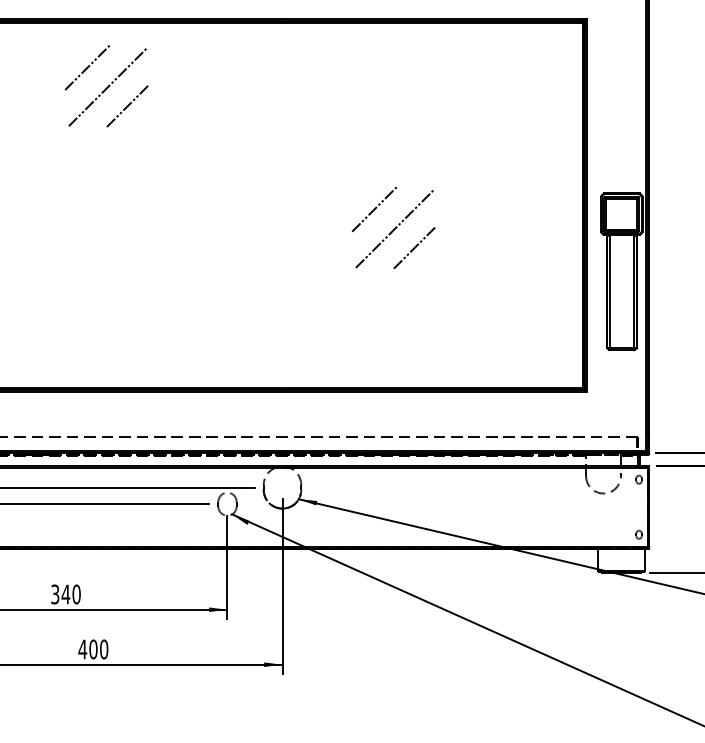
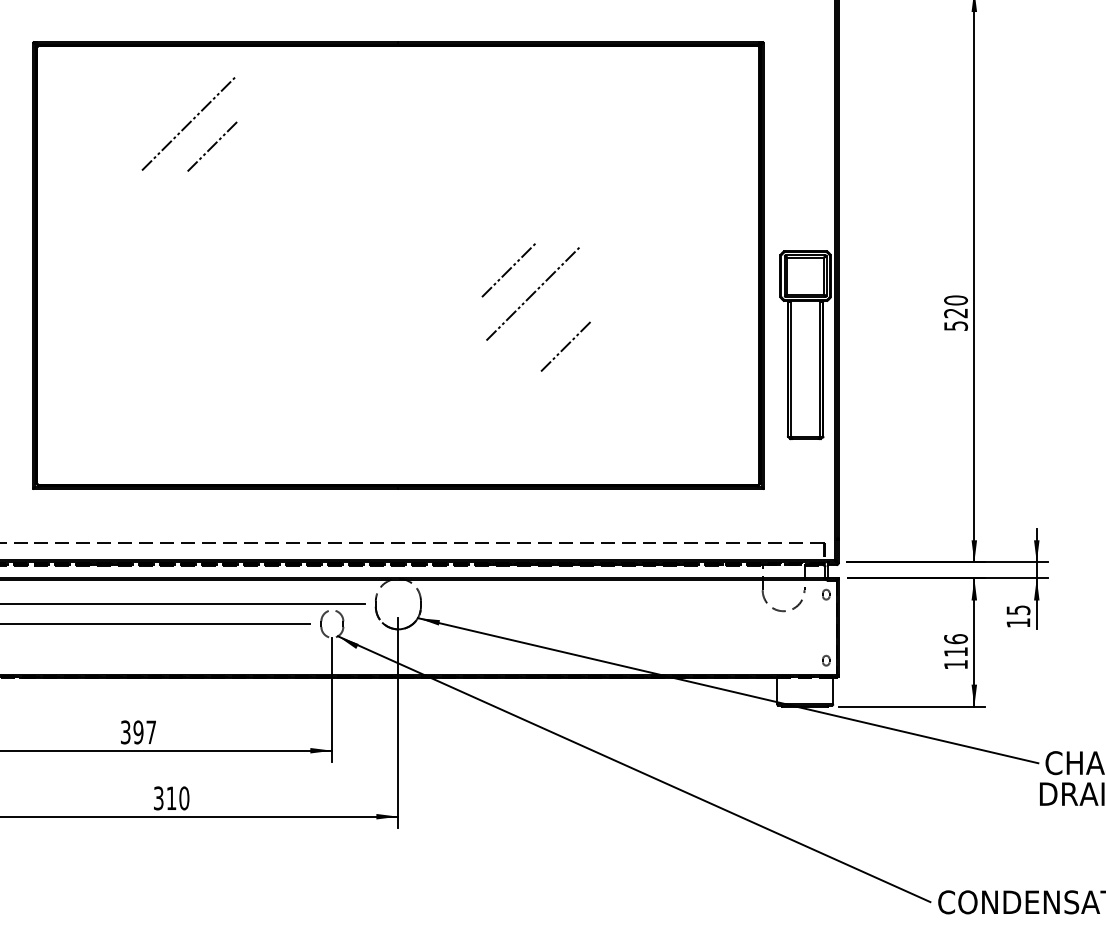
line: (87, 67) -> (164, 100), removed
line: (414, 247) -> (565, 346), moved
text: (70, 594) -> (144, 732), 340 -> 397
text: (87, 649) -> (164, 798), 400 -> 310

